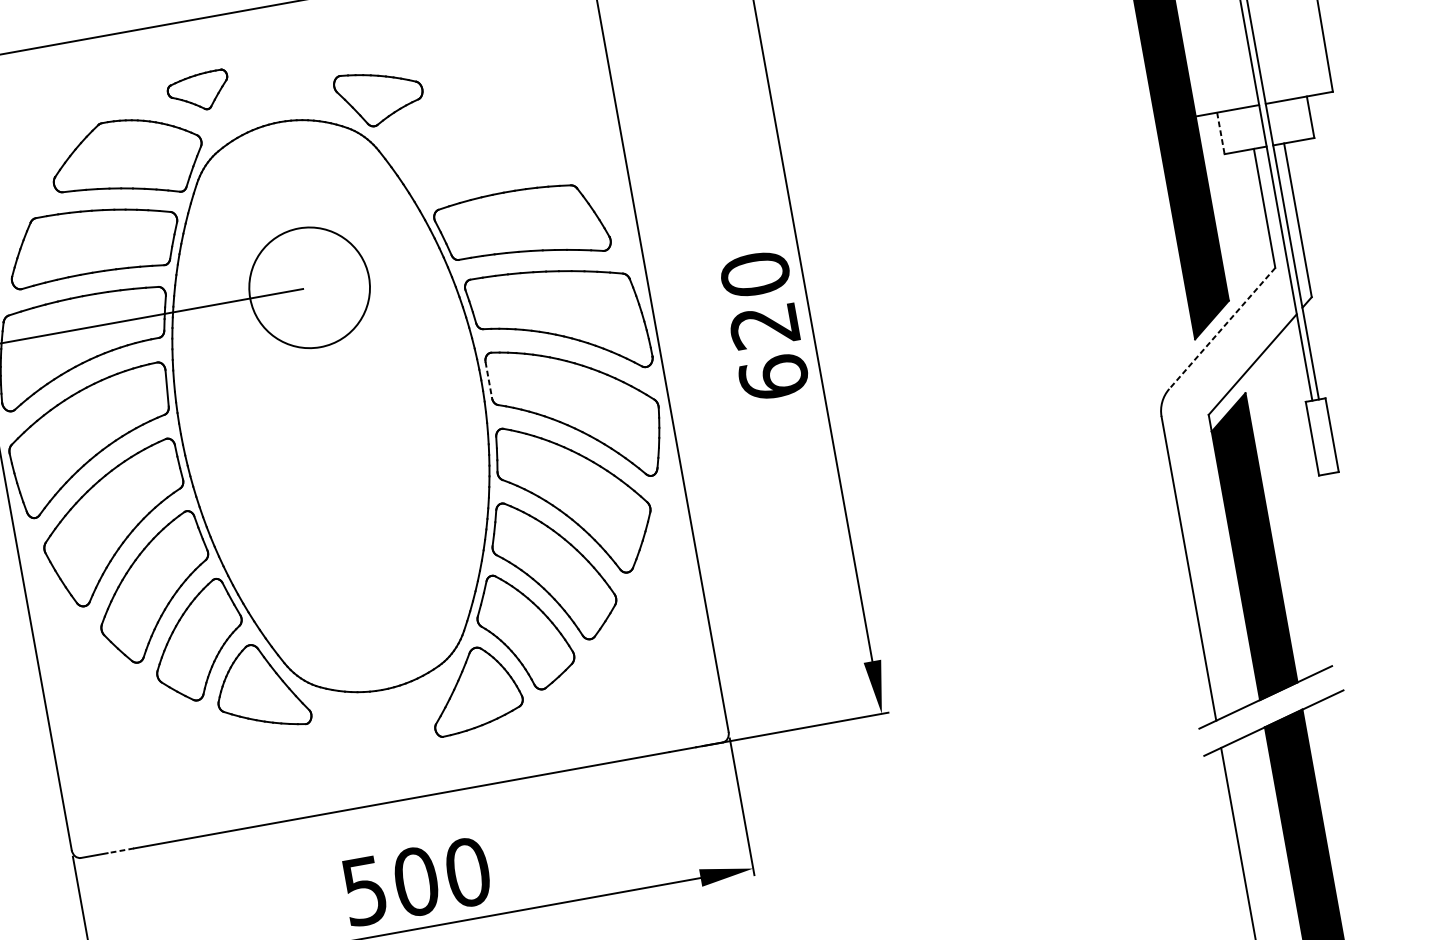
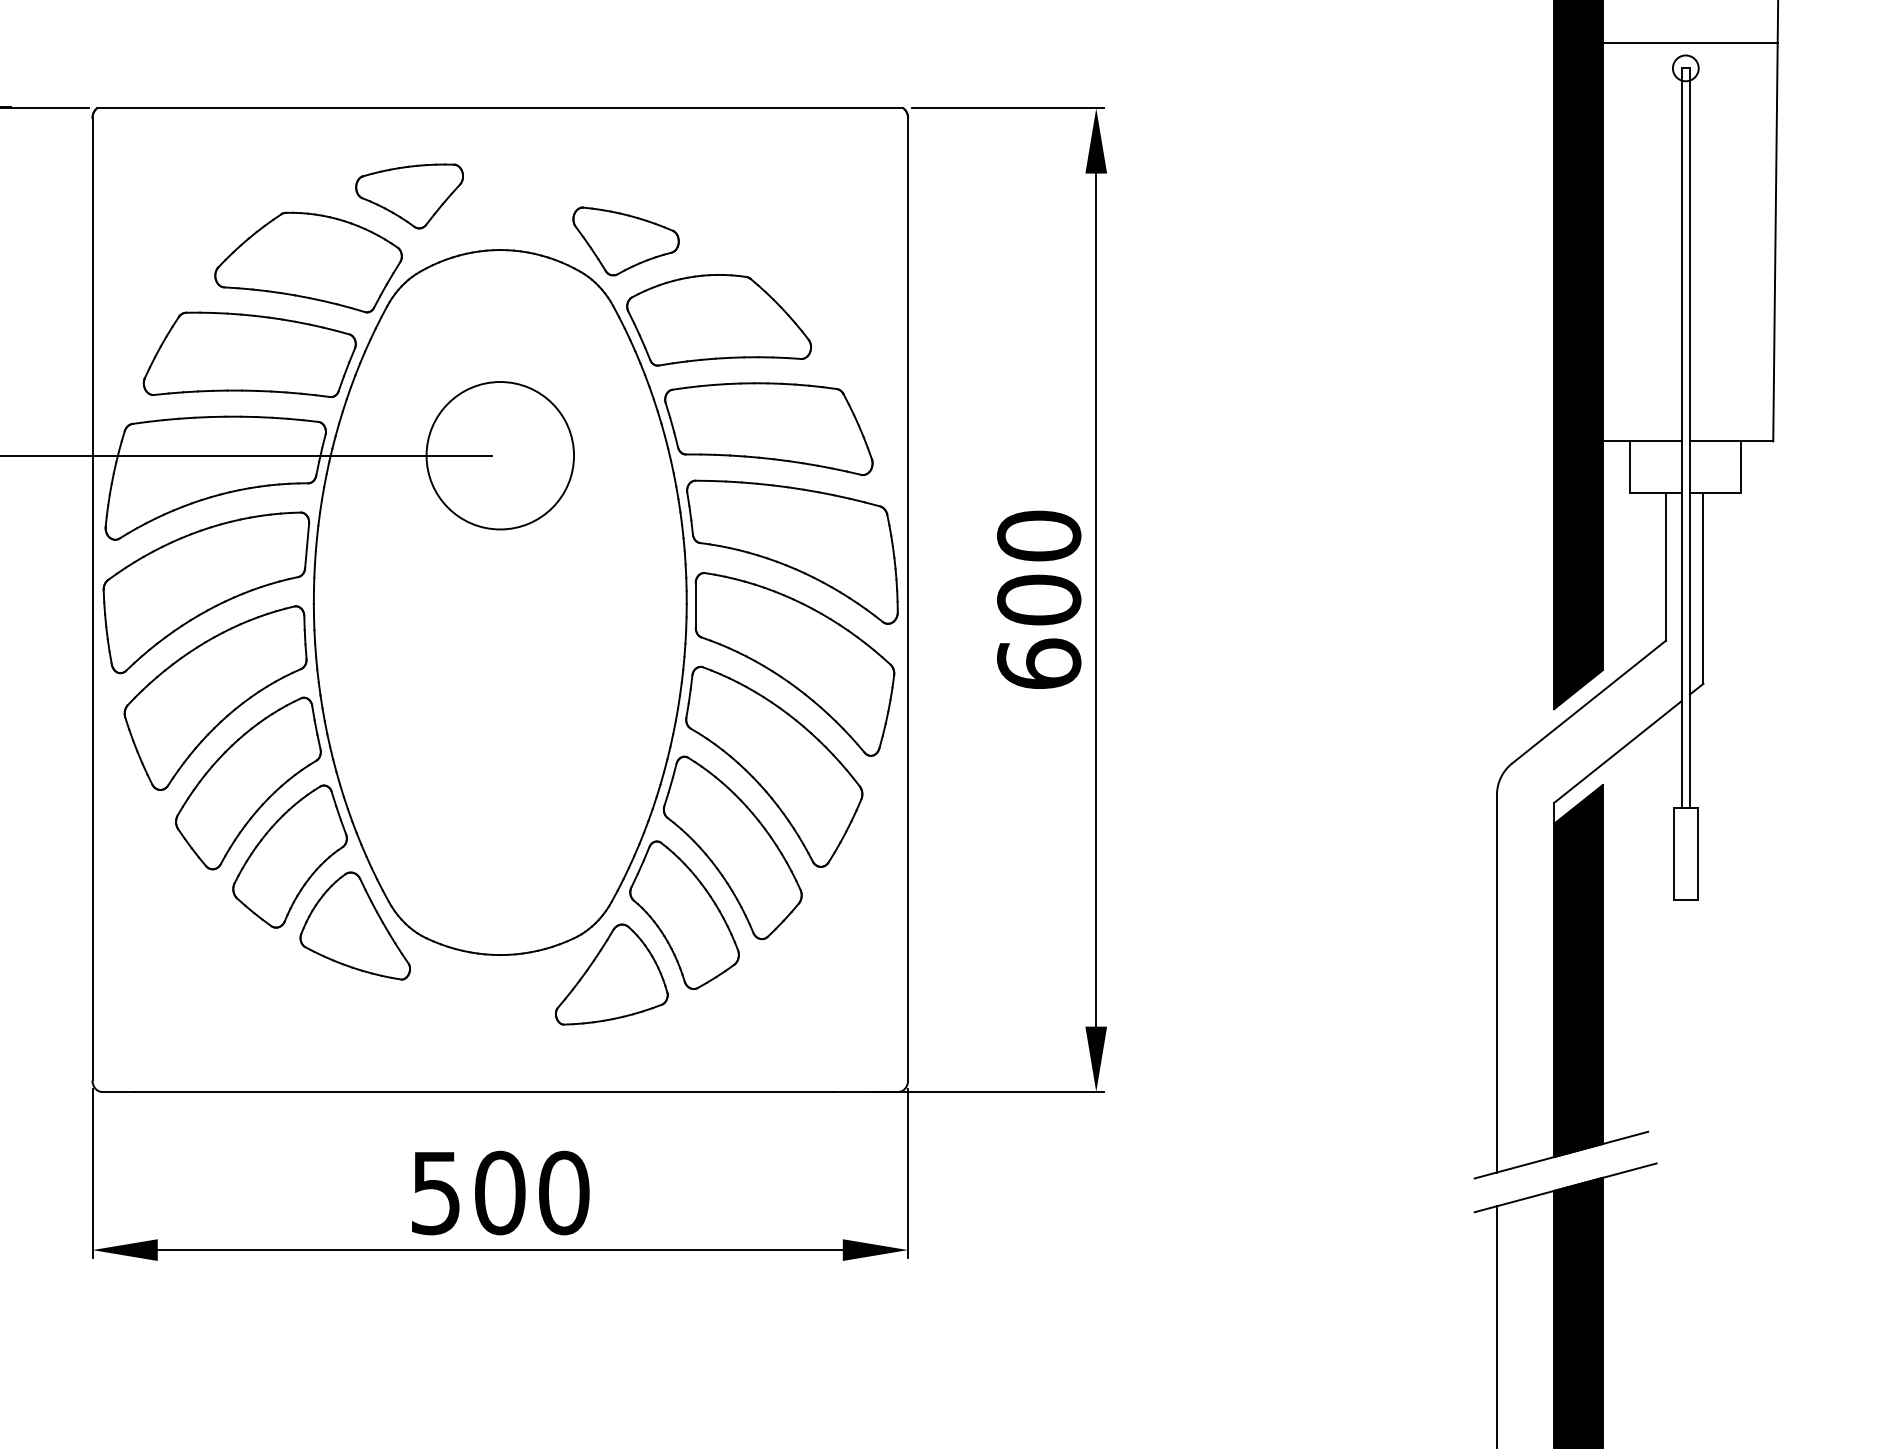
part: (198, 92) -> (409, 196), size x1.43
line: (1220, 133) -> (1629, 467), dashed -> solid
part: (465, 147) -> (718, 320), added
text: (764, 325) -> (1039, 599), 620 -> 600
line: (1221, 328) -> (1588, 702), dashed -> solid
line: (488, 380) -> (695, 605), dashed -> solid
line: (120, 850) -> (150, 1091), dashed -> solid

